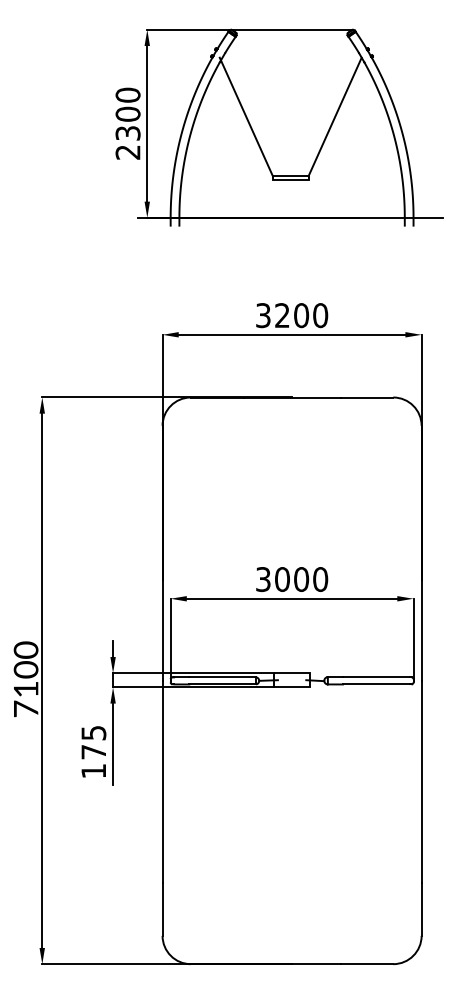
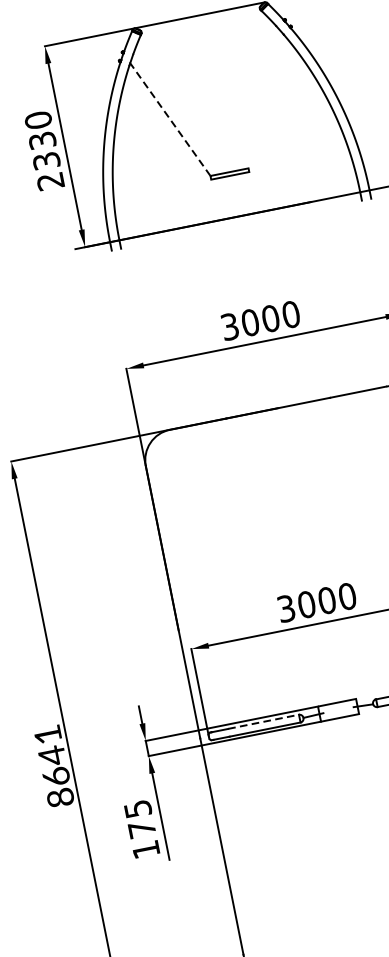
text: (127, 113) -> (41, 139), 2300 -> 2330
line: (334, 116) -> (263, 98), removed
line: (246, 117) -> (169, 118), solid -> dashed
text: (282, 315) -> (250, 322), 3200 -> 3000
line: (223, 677) -> (264, 721), solid -> dashed
text: (25, 679) -> (53, 766), 7100 -> 8641

